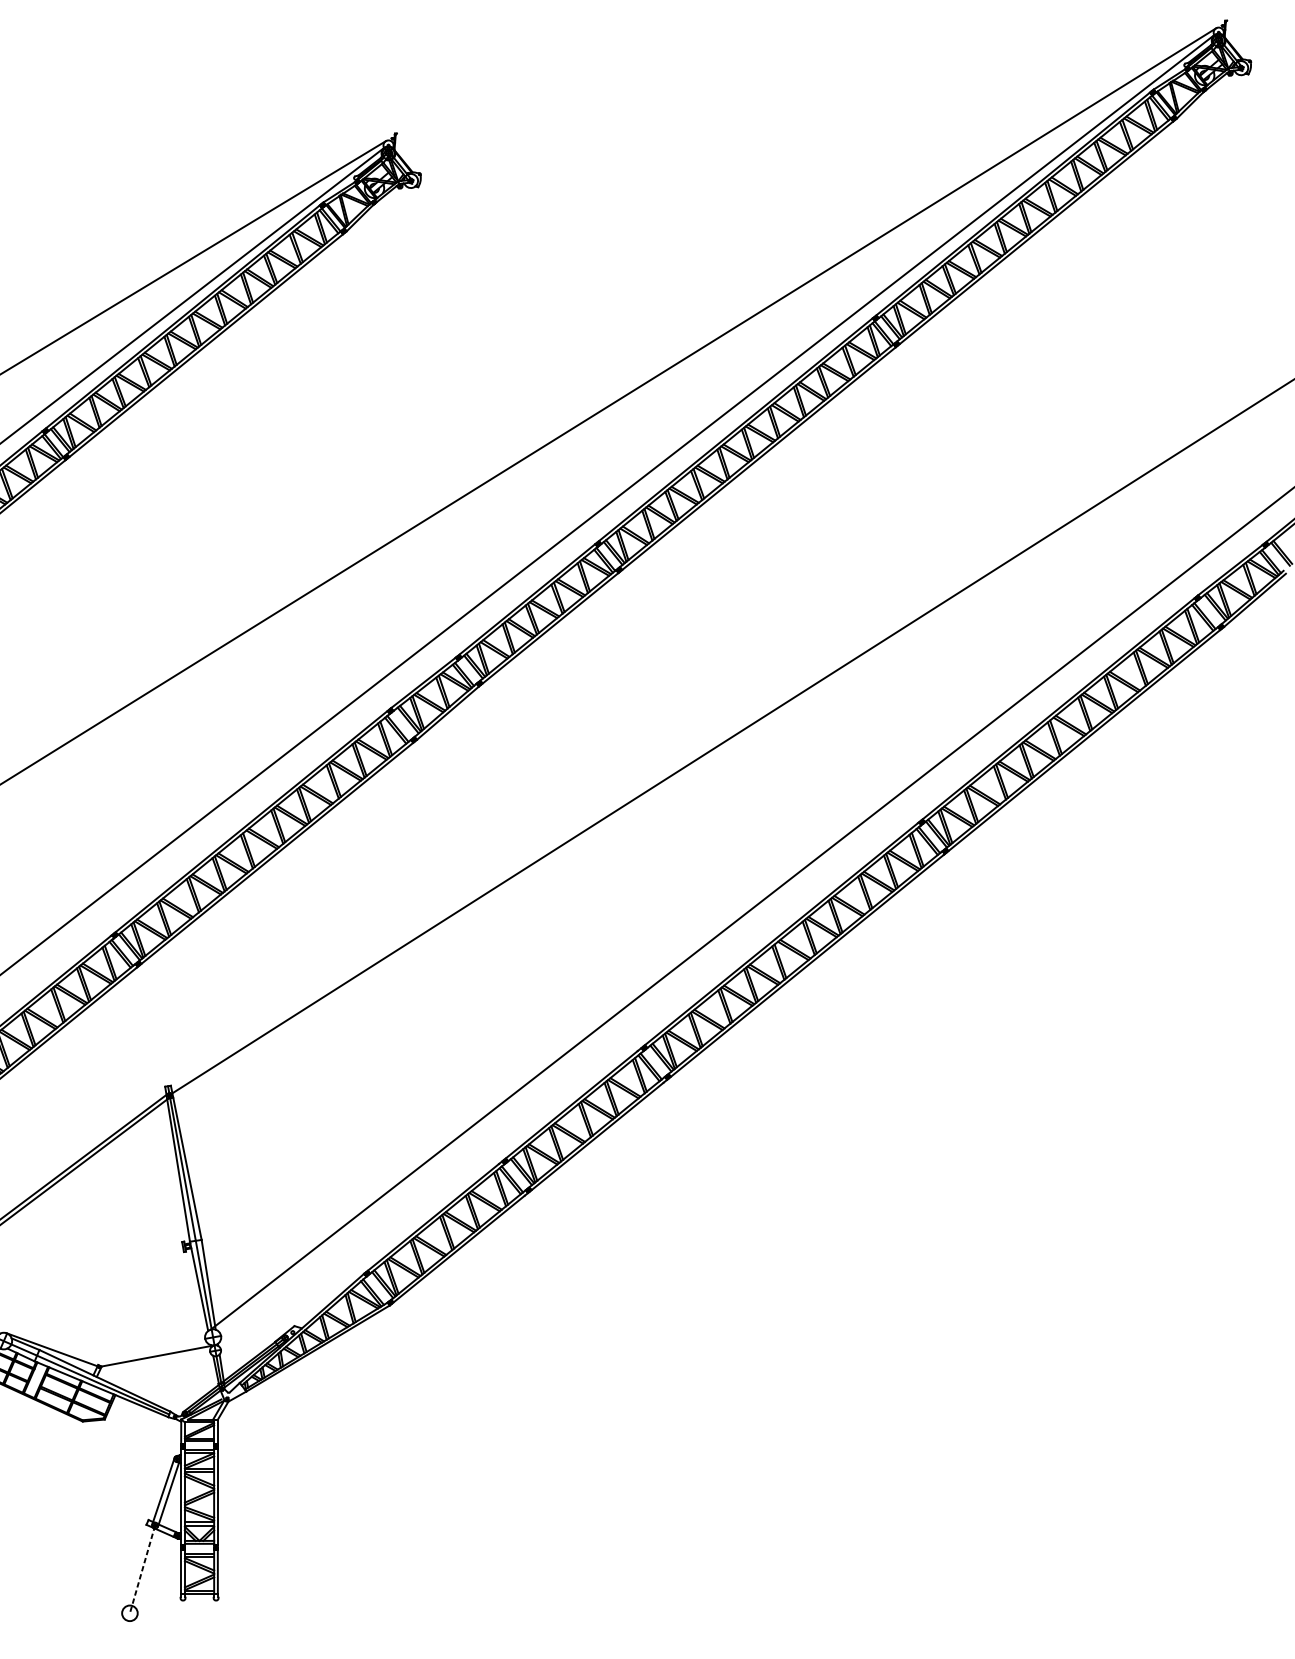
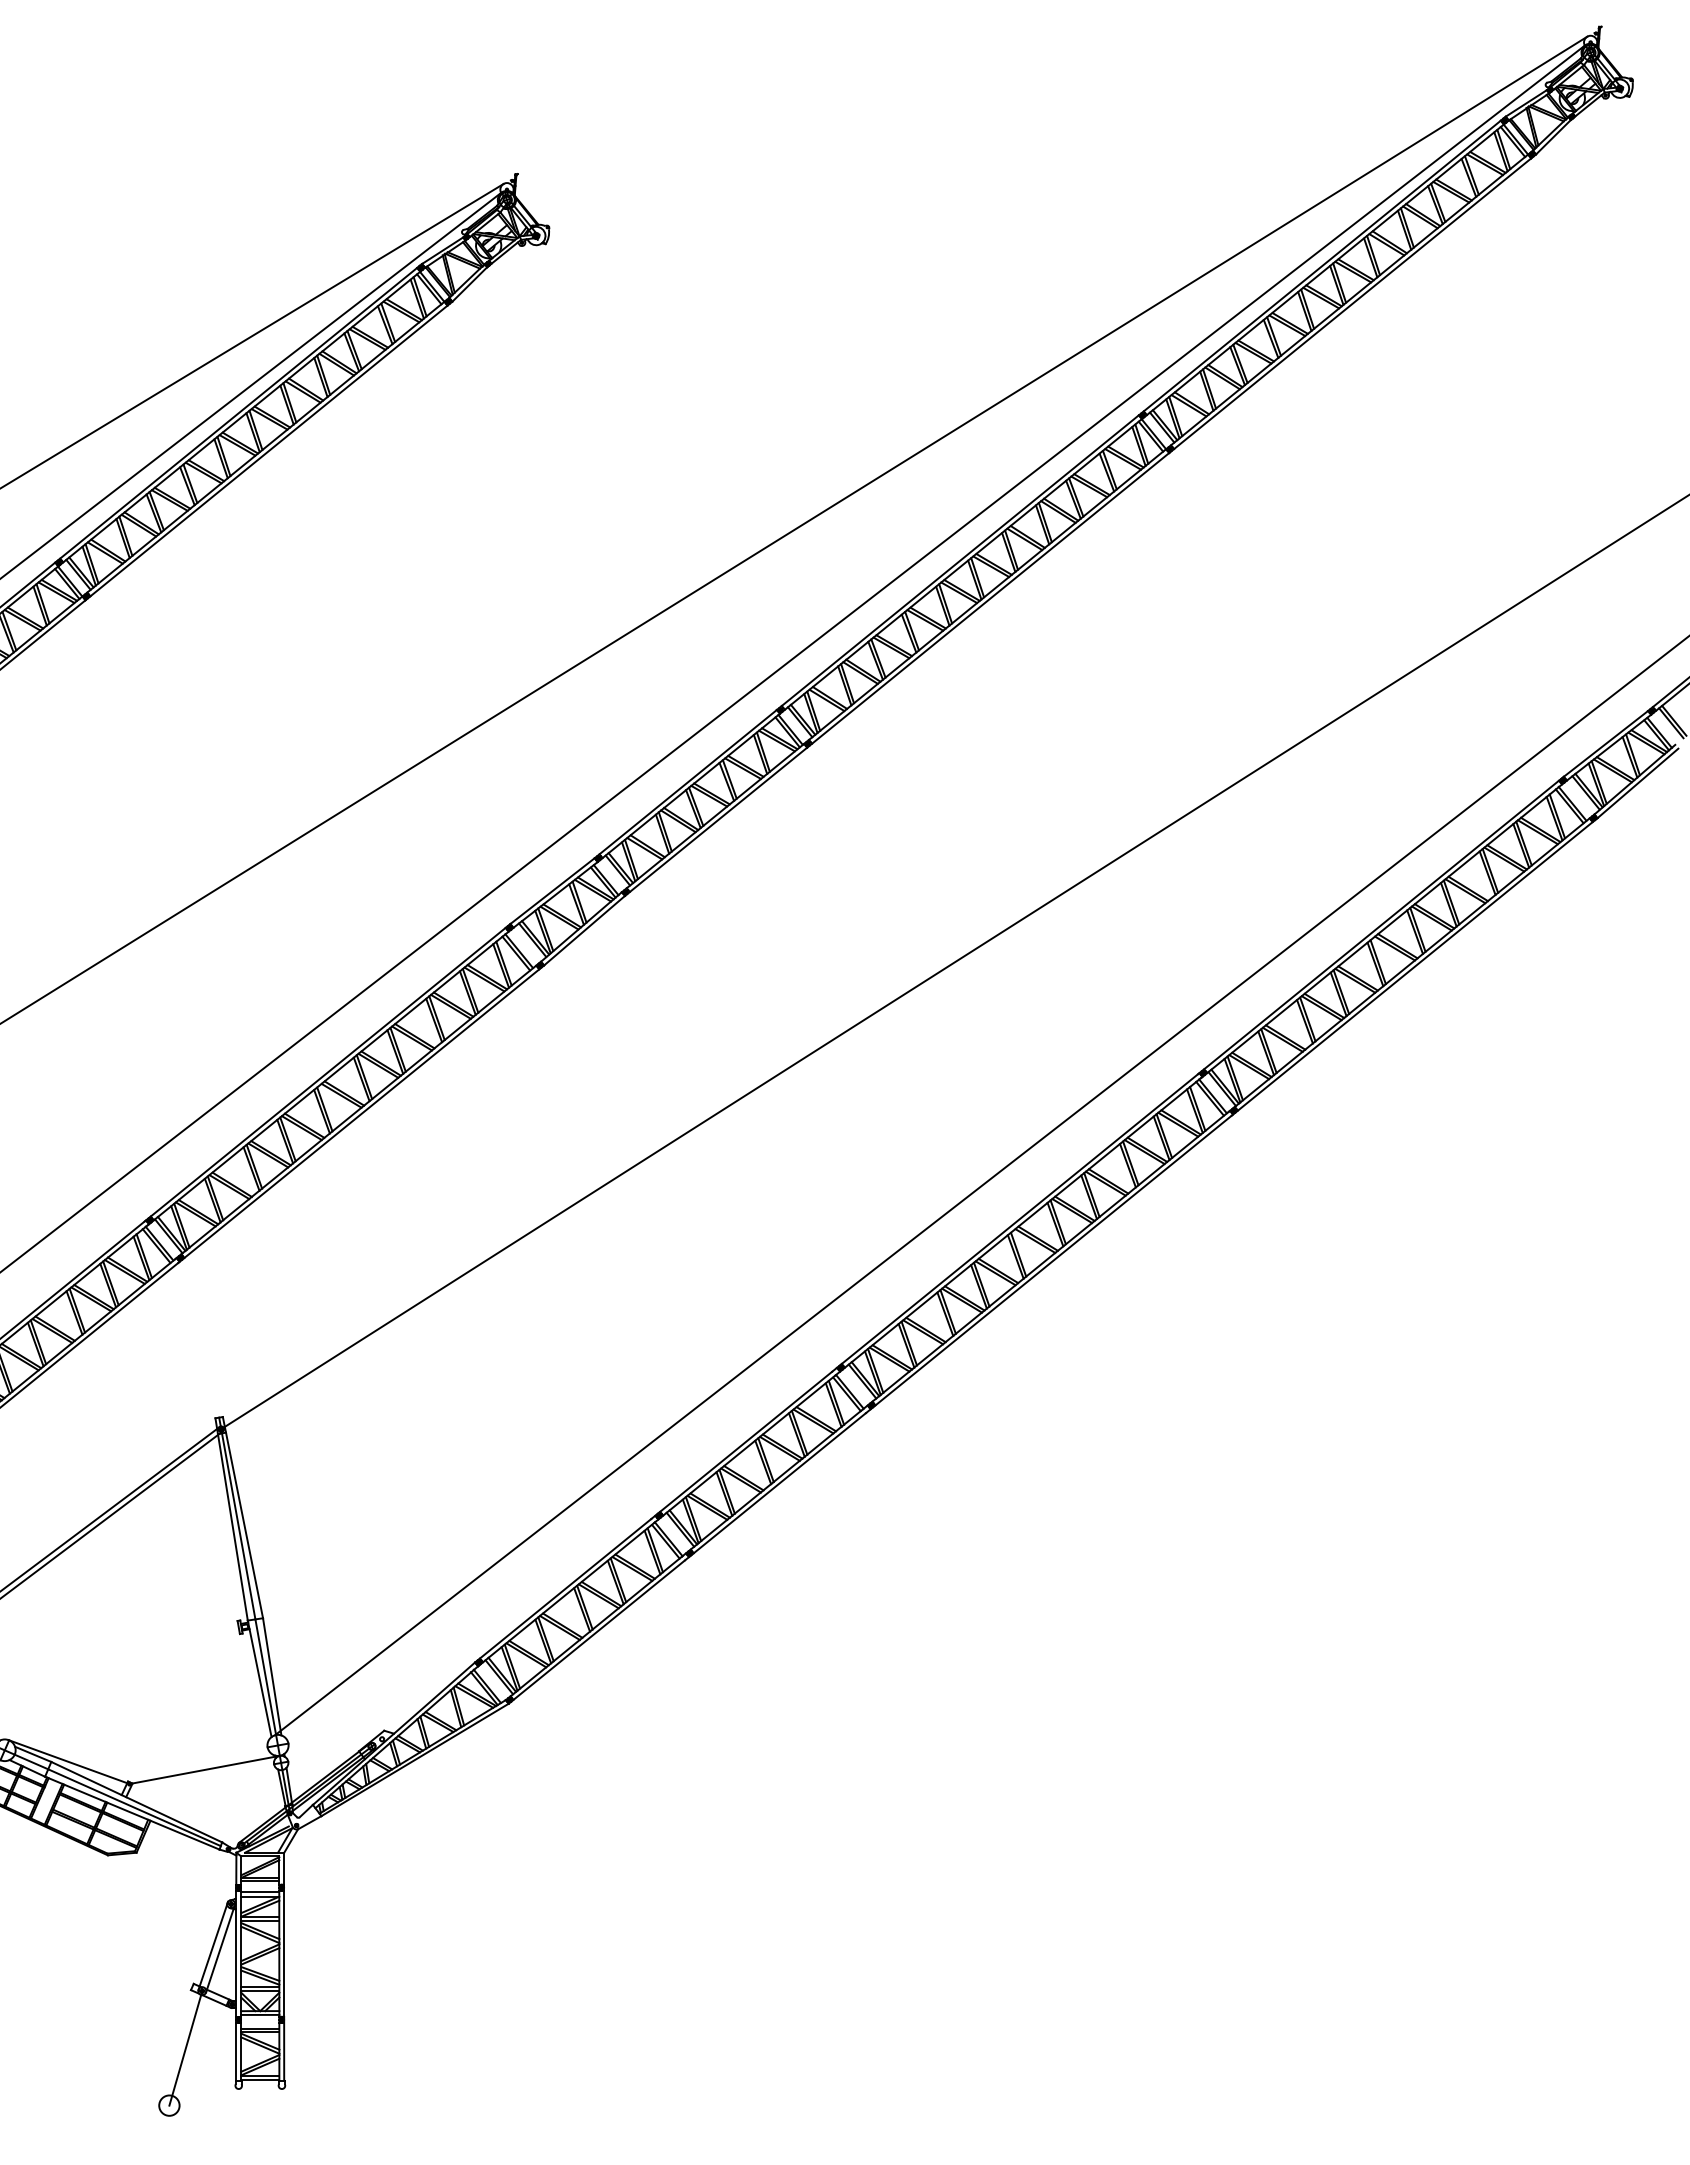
line: (142, 1569) -> (185, 2048), dashed -> solid

